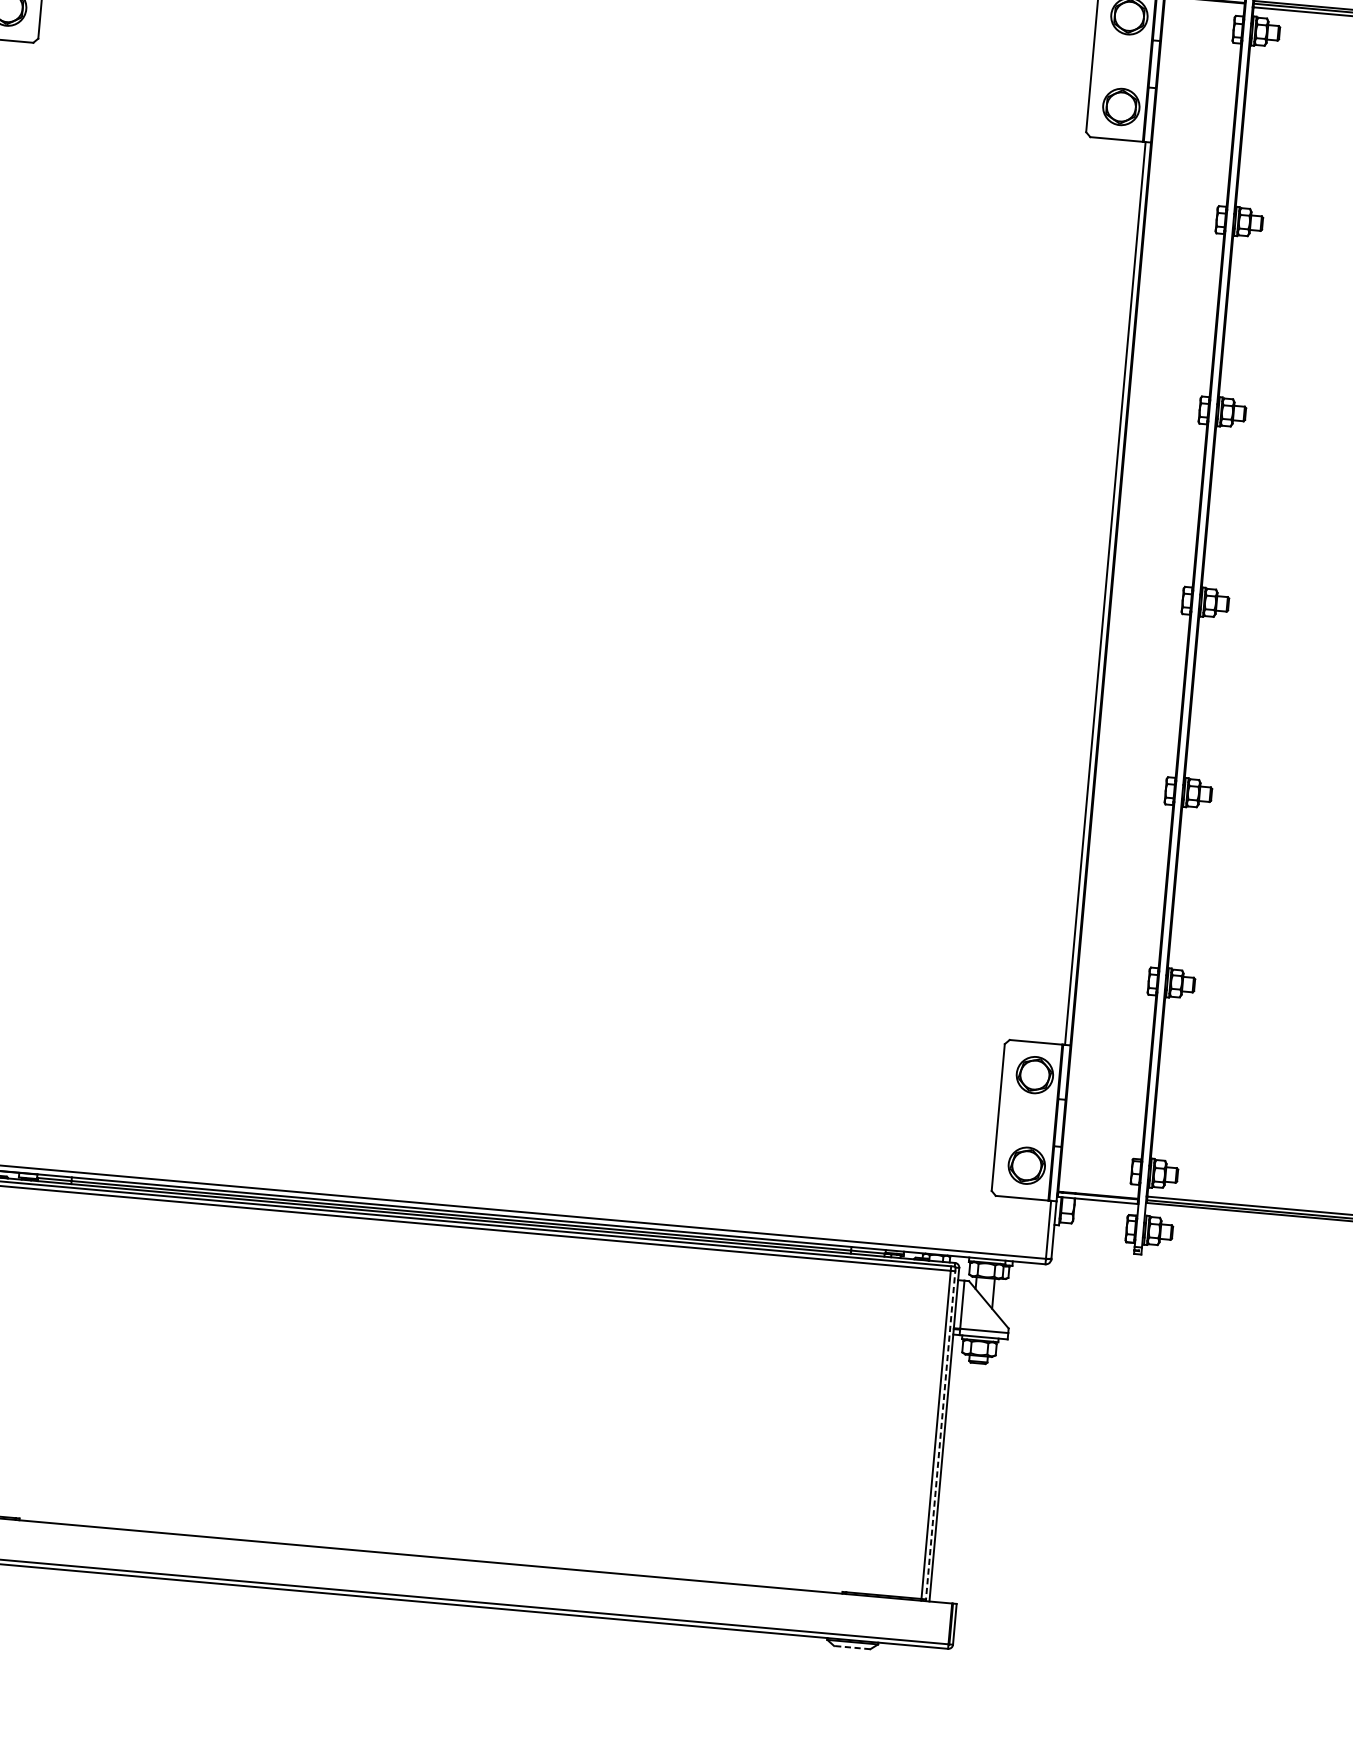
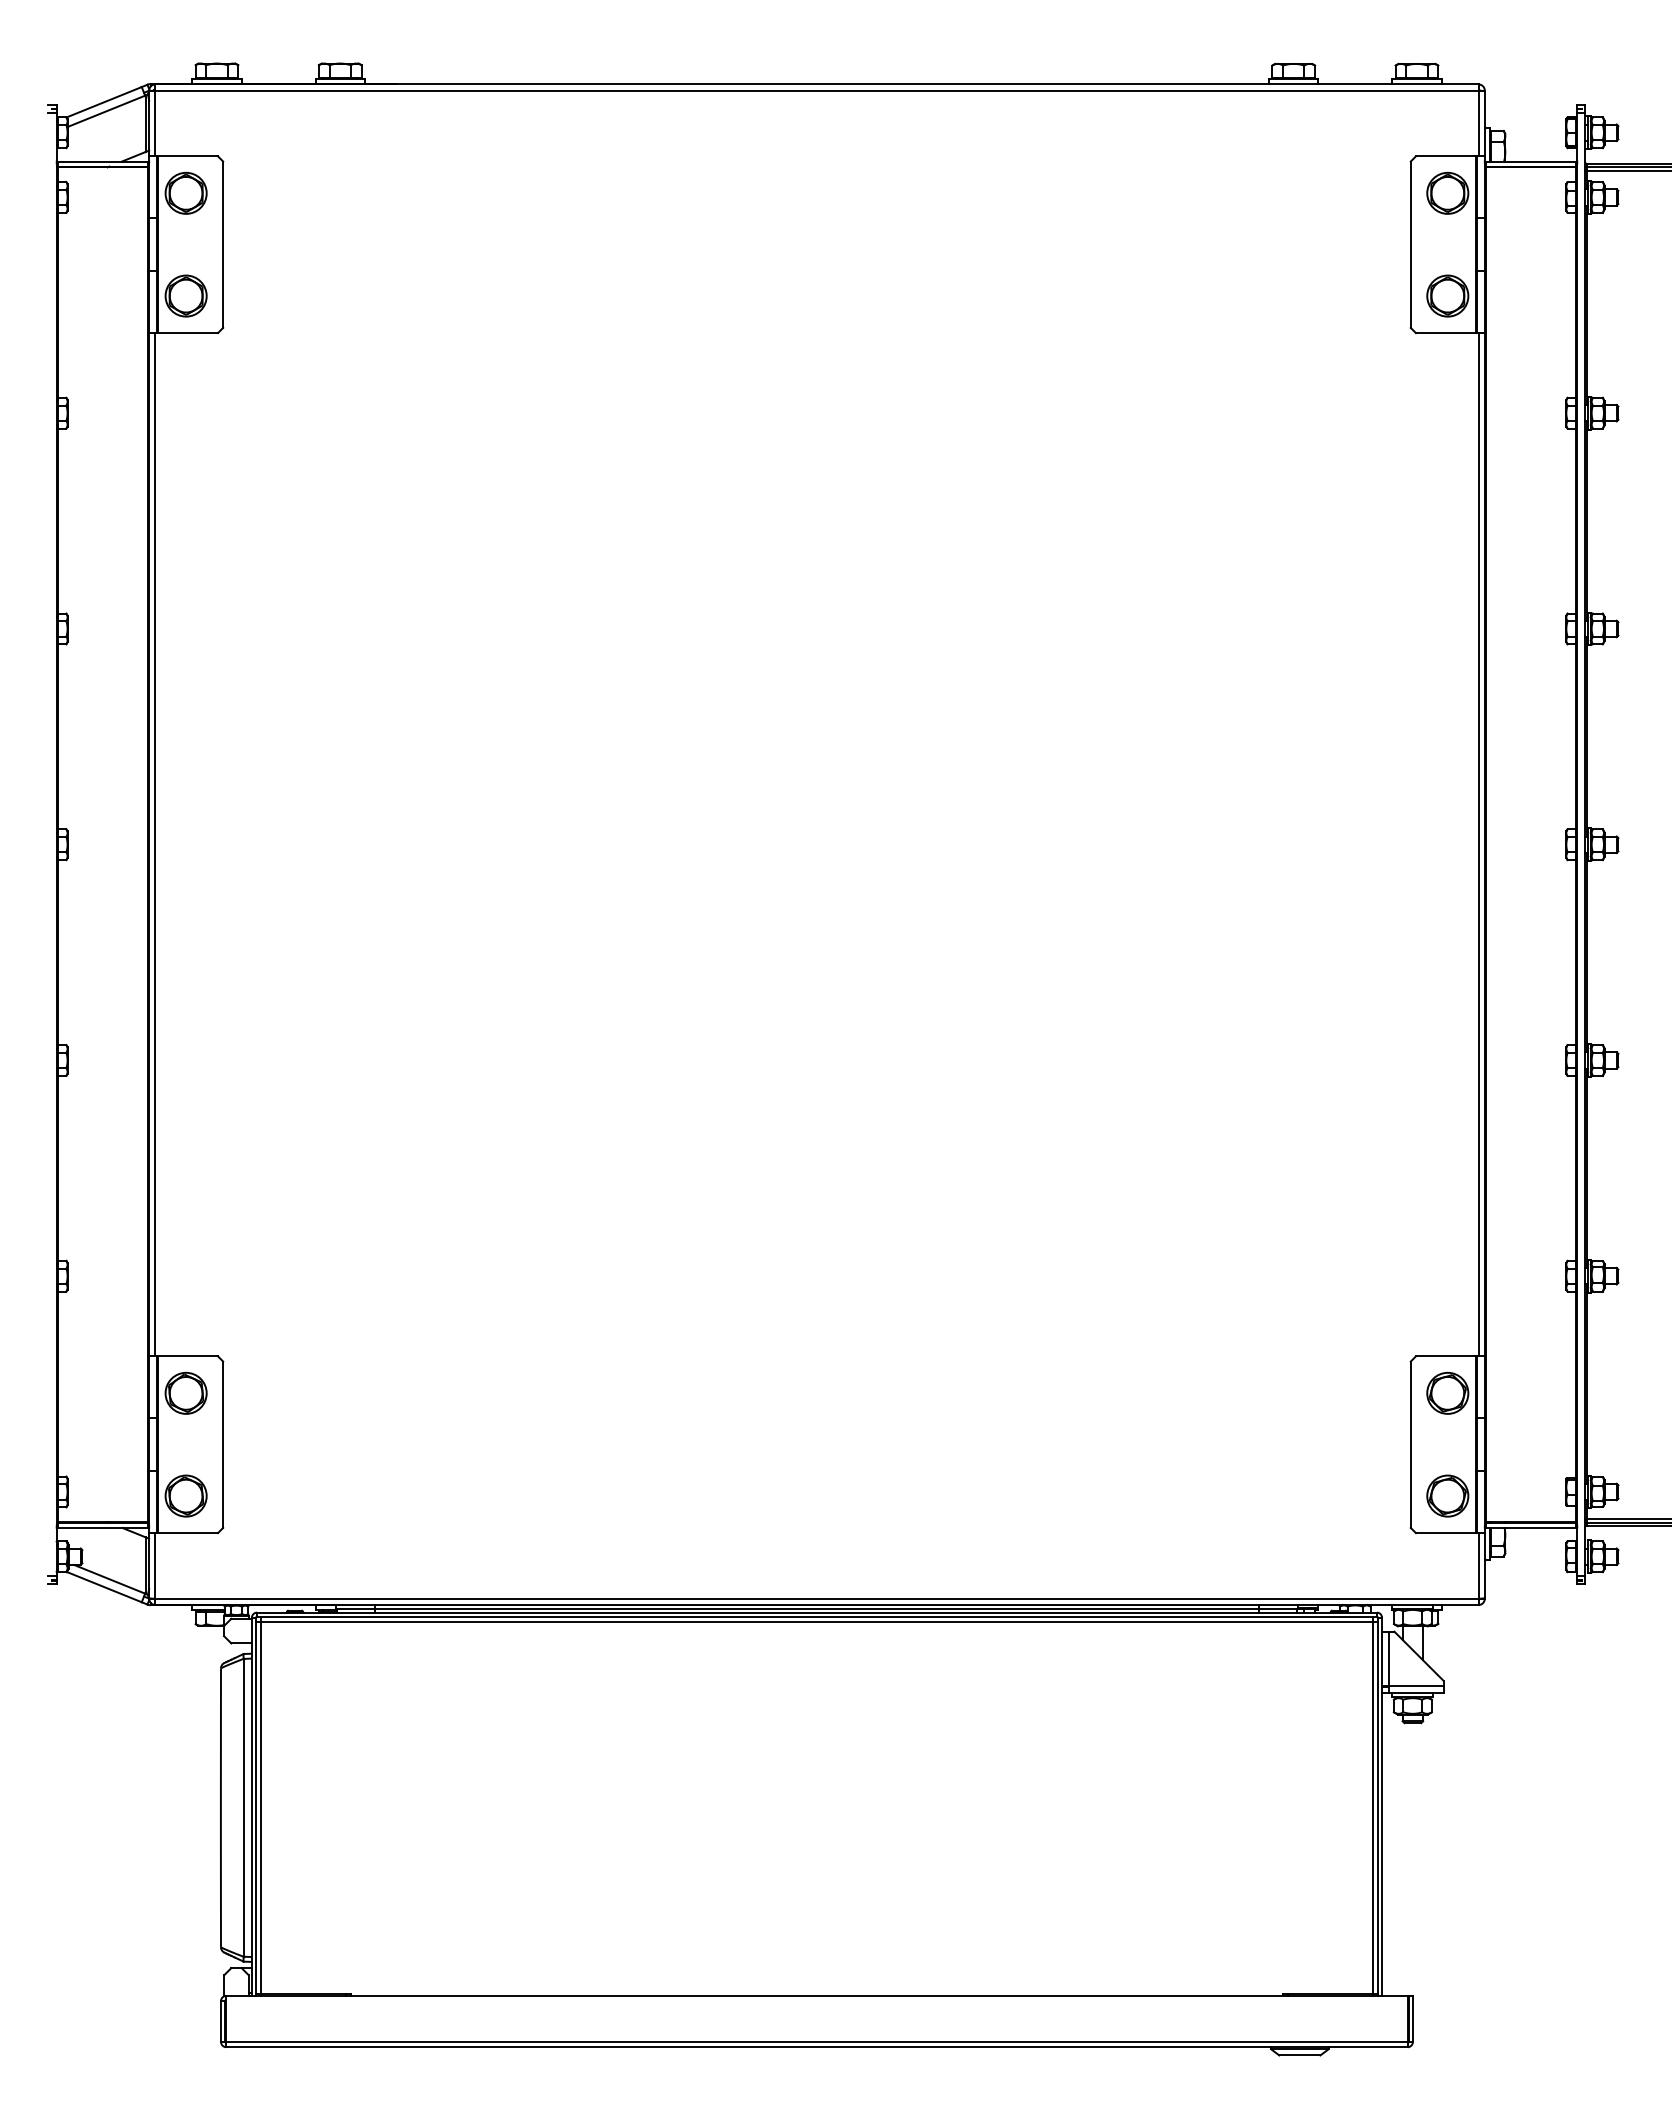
line: (940, 1434) -> (1377, 1807), dashed -> solid
line: (851, 1647) -> (1299, 2055), dashed -> solid

